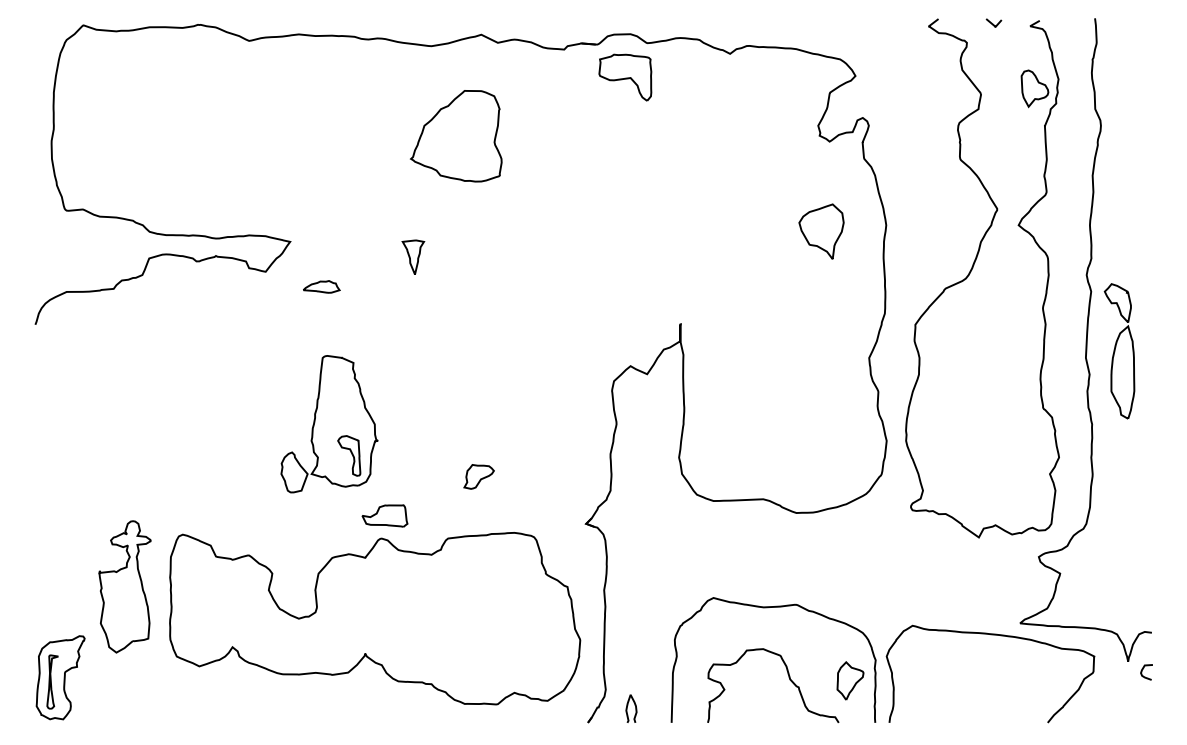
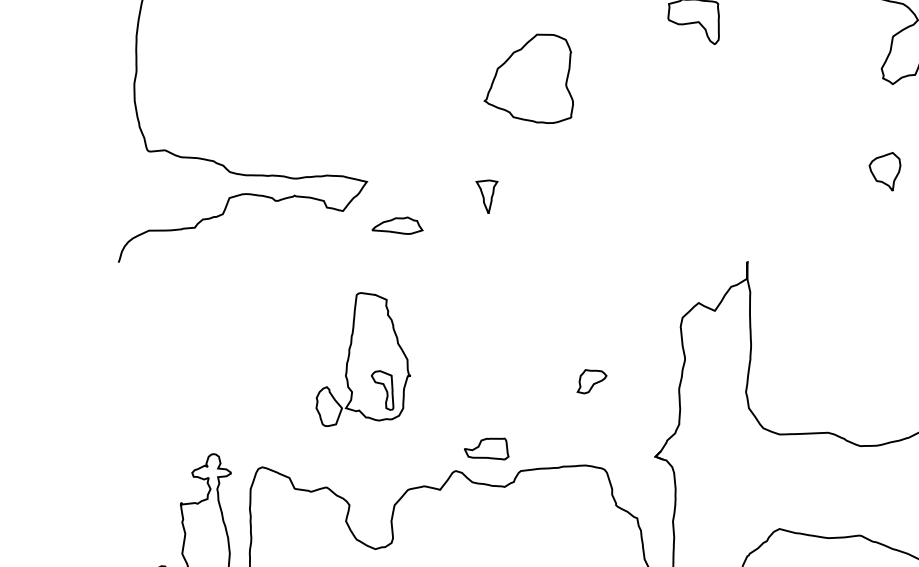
part: (821, 231) -> (884, 171), size x0.71
part: (321, 286) -> (397, 225), size x1.43
part: (329, 424) -> (363, 359), moved
part: (478, 476) -> (591, 381), moved
part: (384, 515) -> (486, 448), moved

